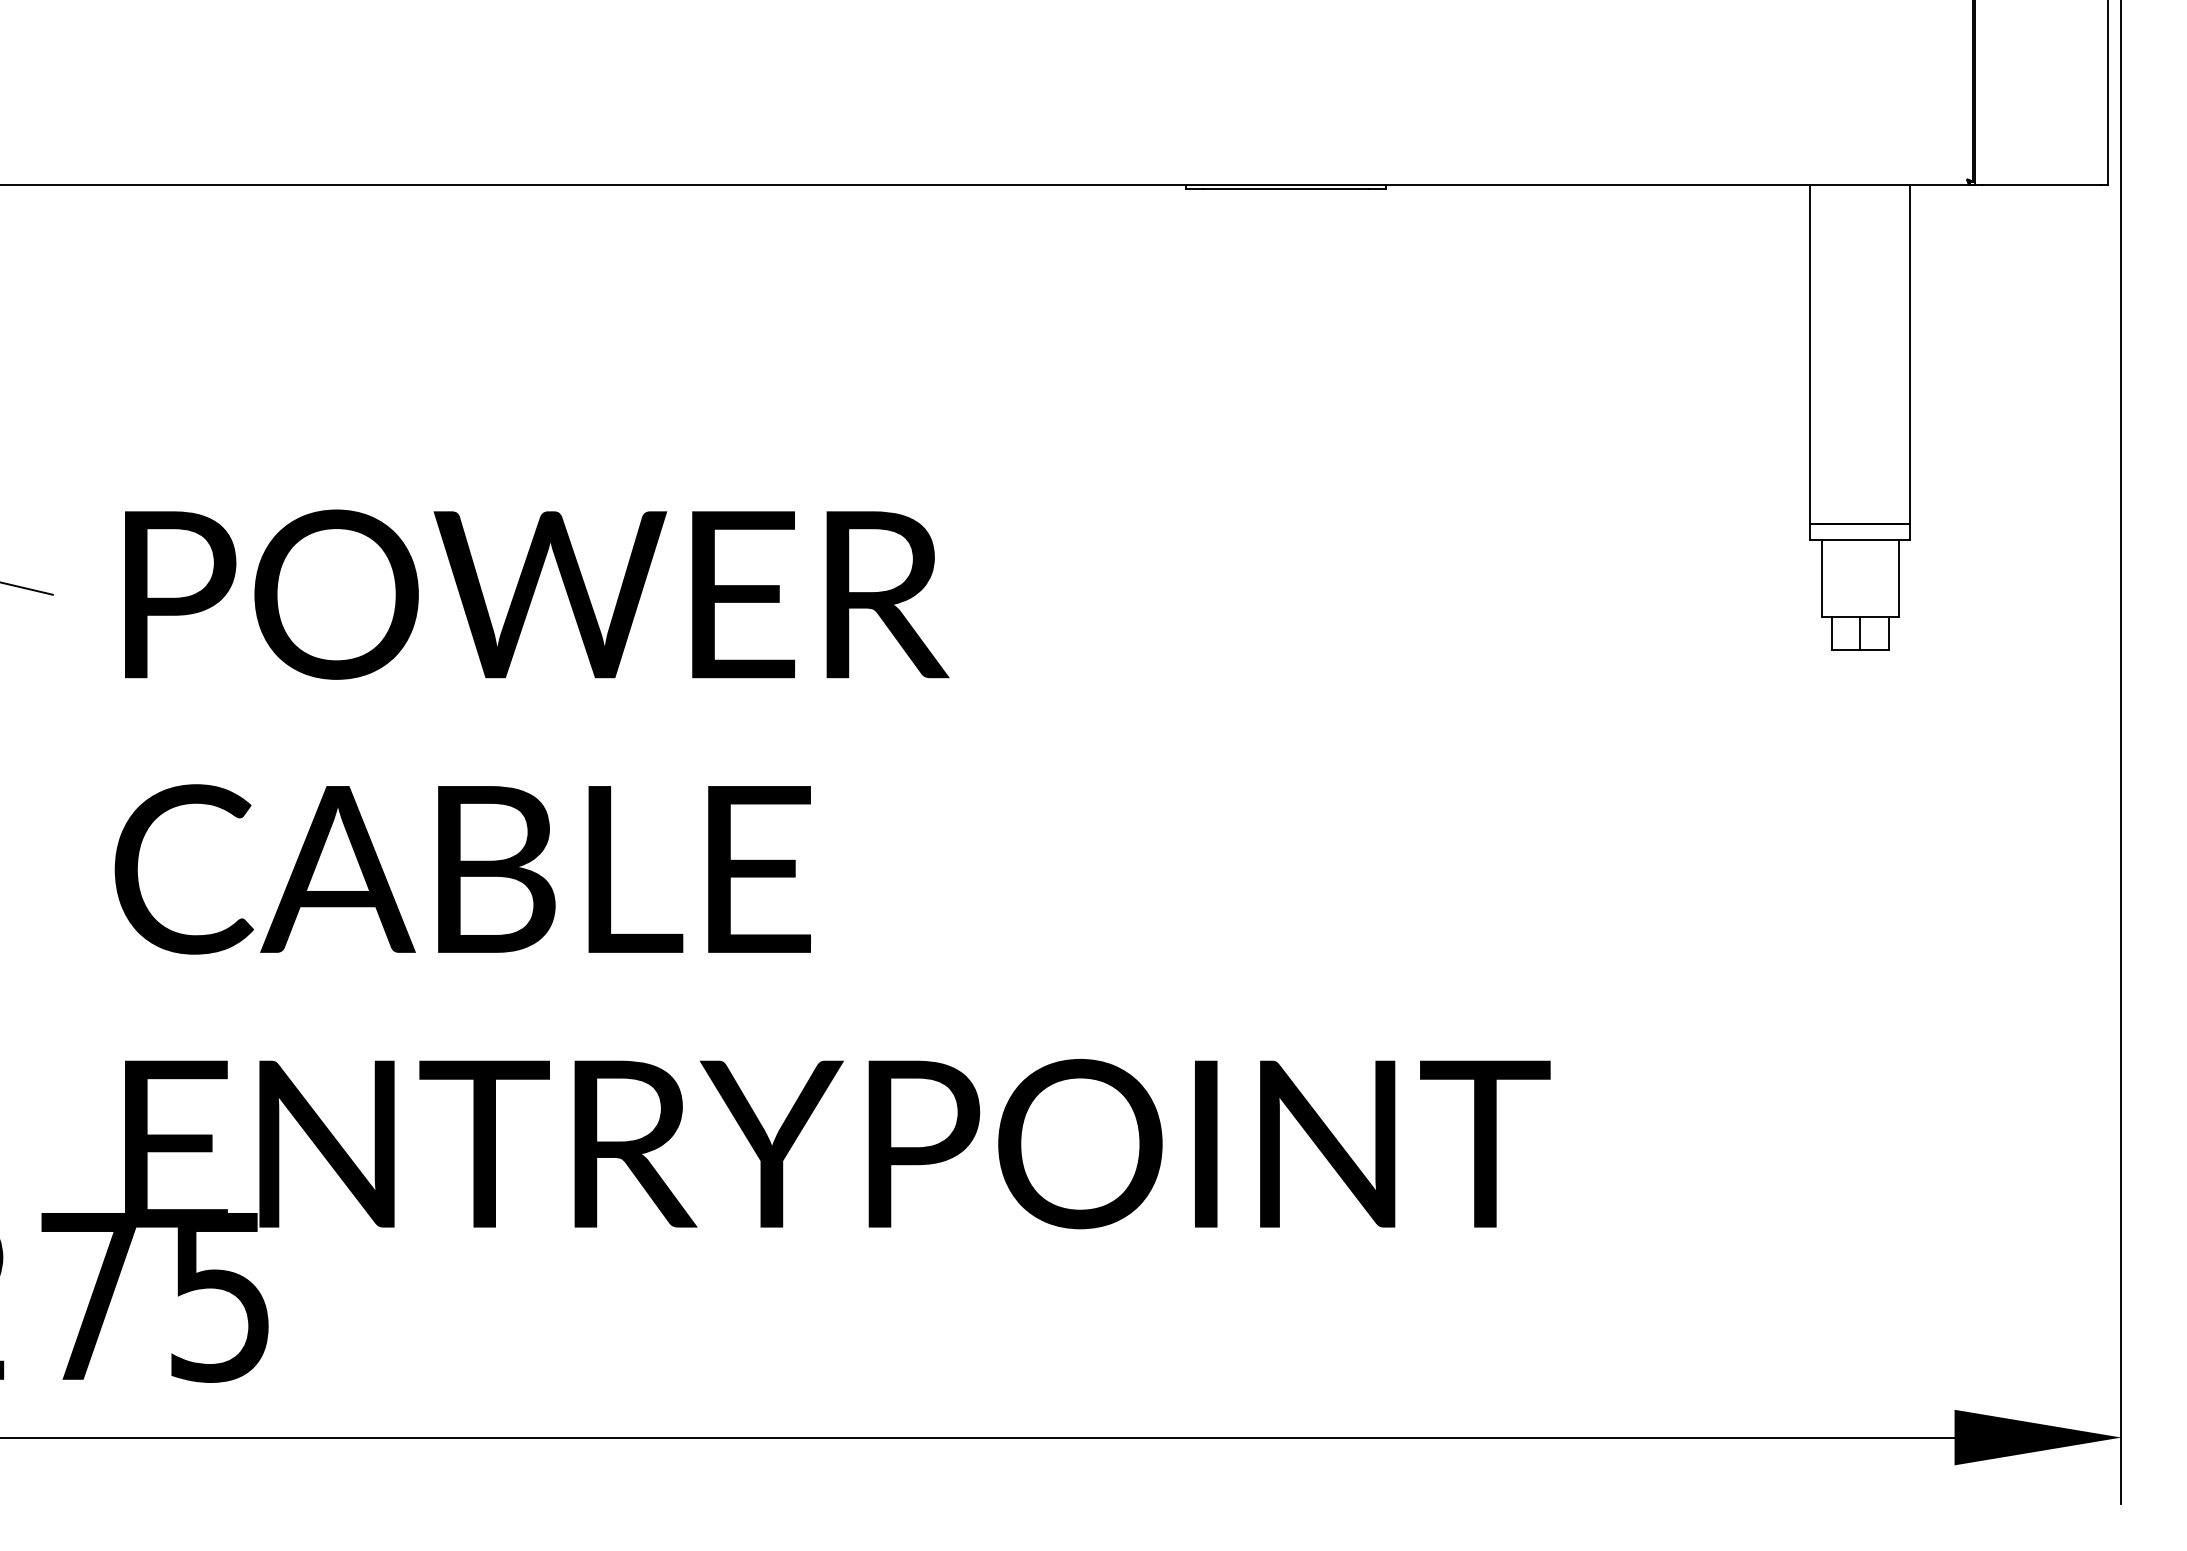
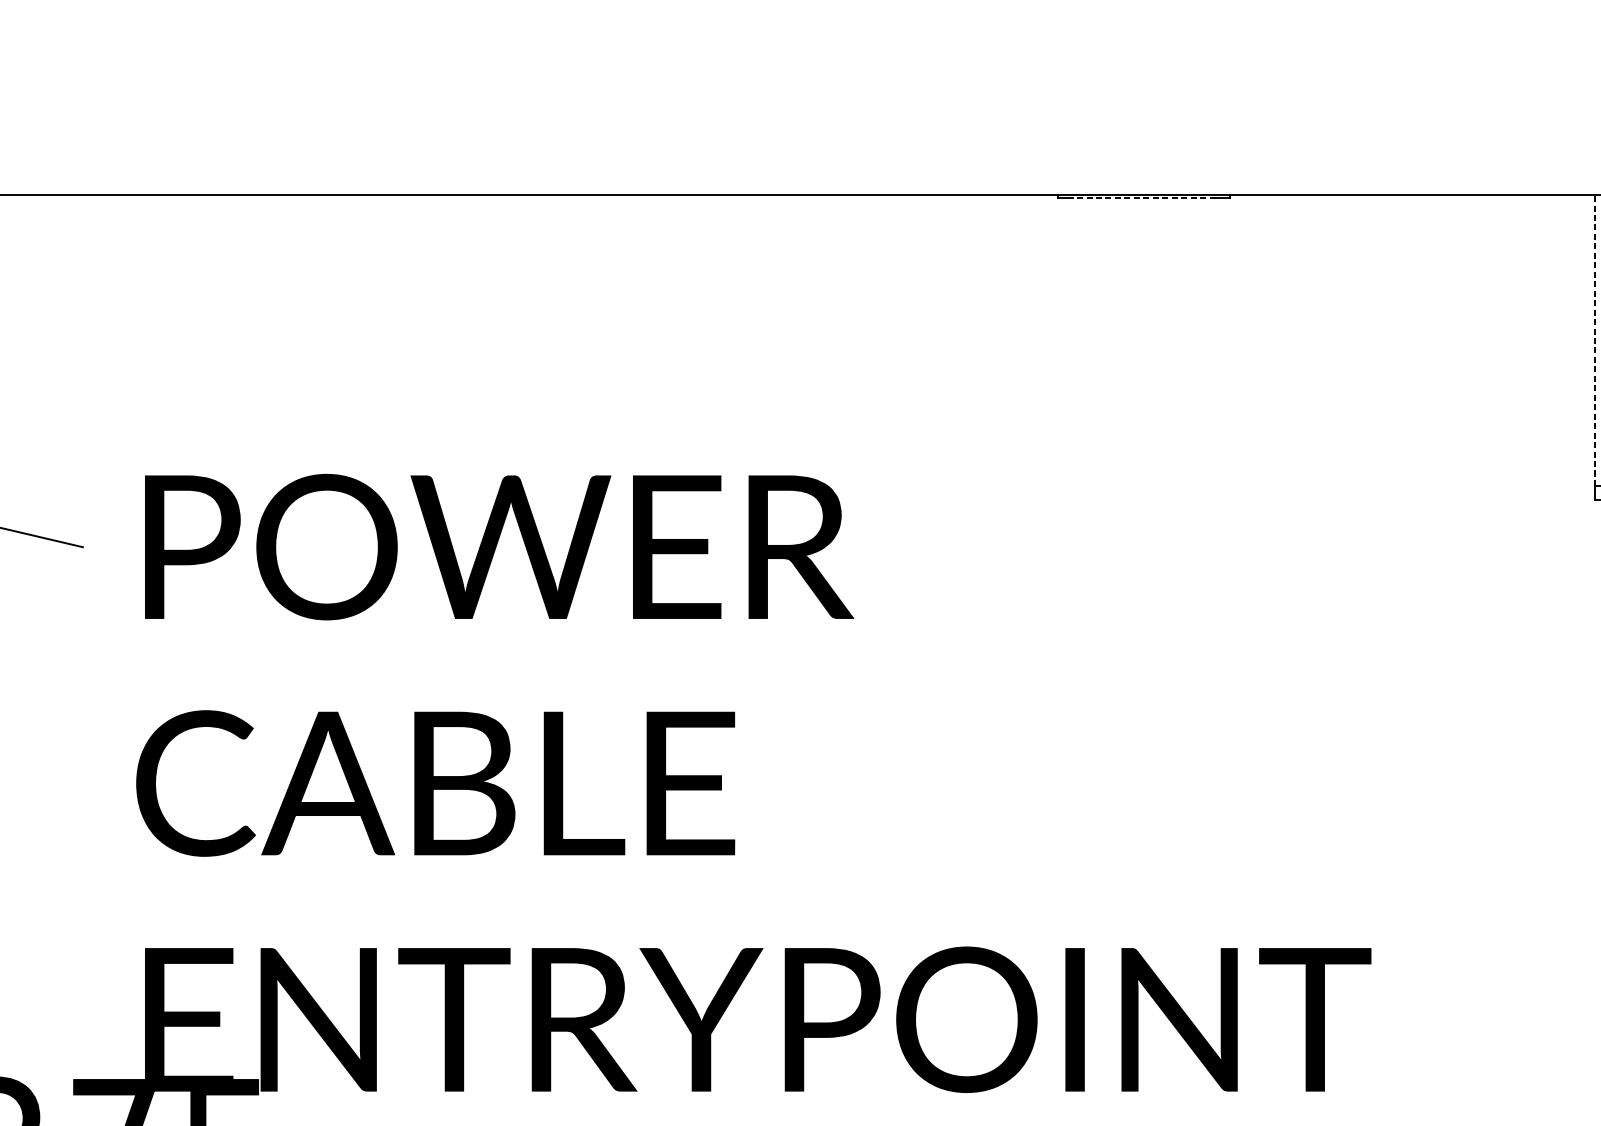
line: (1285, 189) -> (1143, 198), solid -> dashed
line: (1810, 353) -> (1594, 339), solid -> dashed

